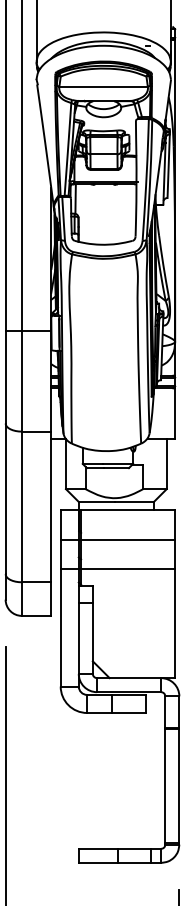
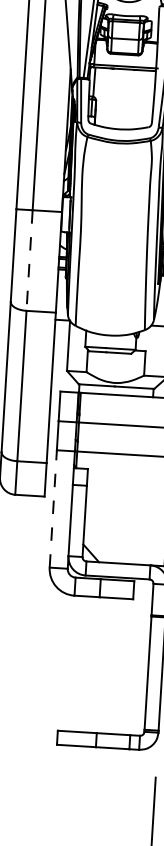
line: (21, 381) -> (29, 260), solid -> dashed
line: (60, 627) -> (53, 508), solid -> dashed

